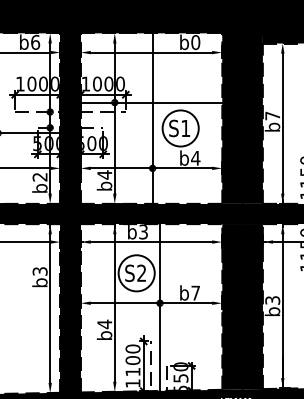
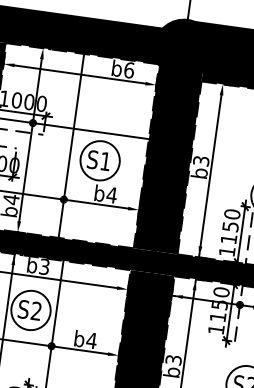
text: (195, 42) -> (128, 70), b0 -> b6
text: (272, 115) -> (201, 160), b7 -> b3
text: (195, 292) -> (91, 339), b7 -> b4

